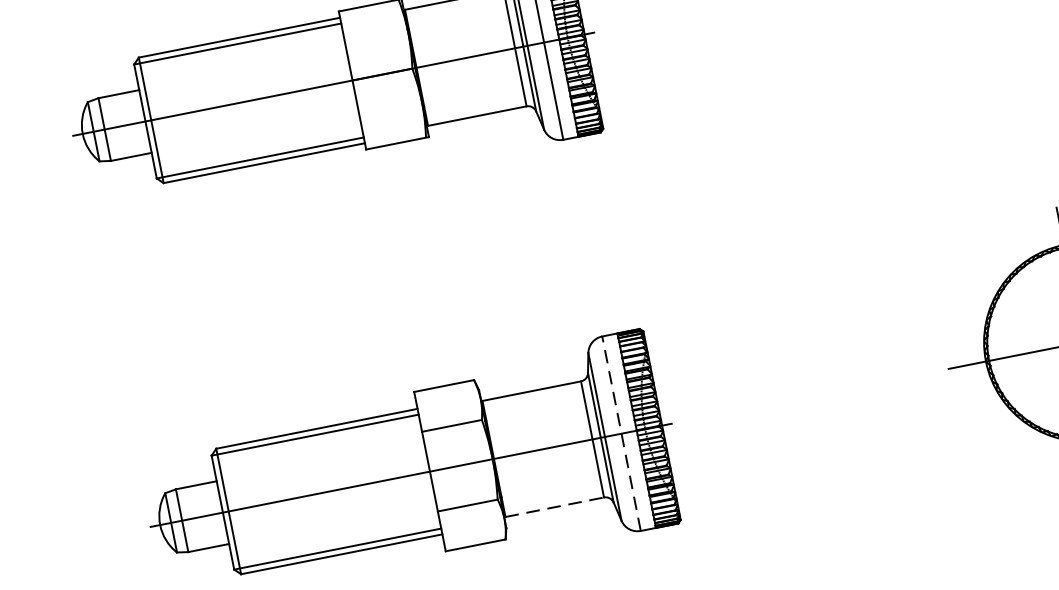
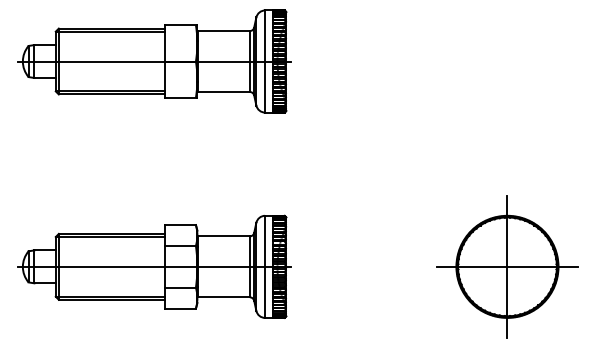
line: (622, 432) -> (265, 266), dashed -> solid
line: (553, 507) -> (223, 297), dashed -> solid

